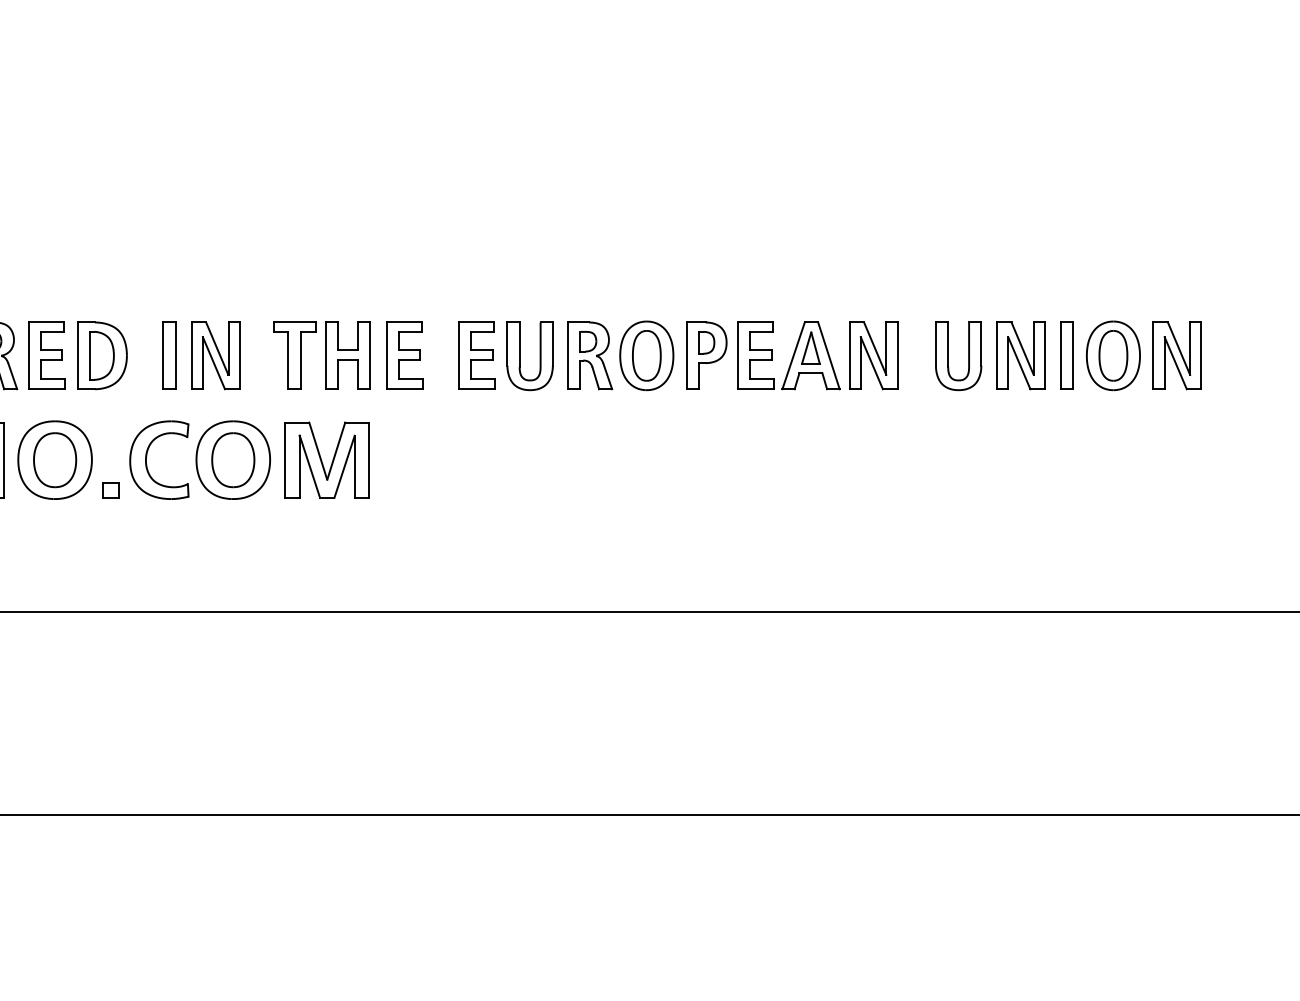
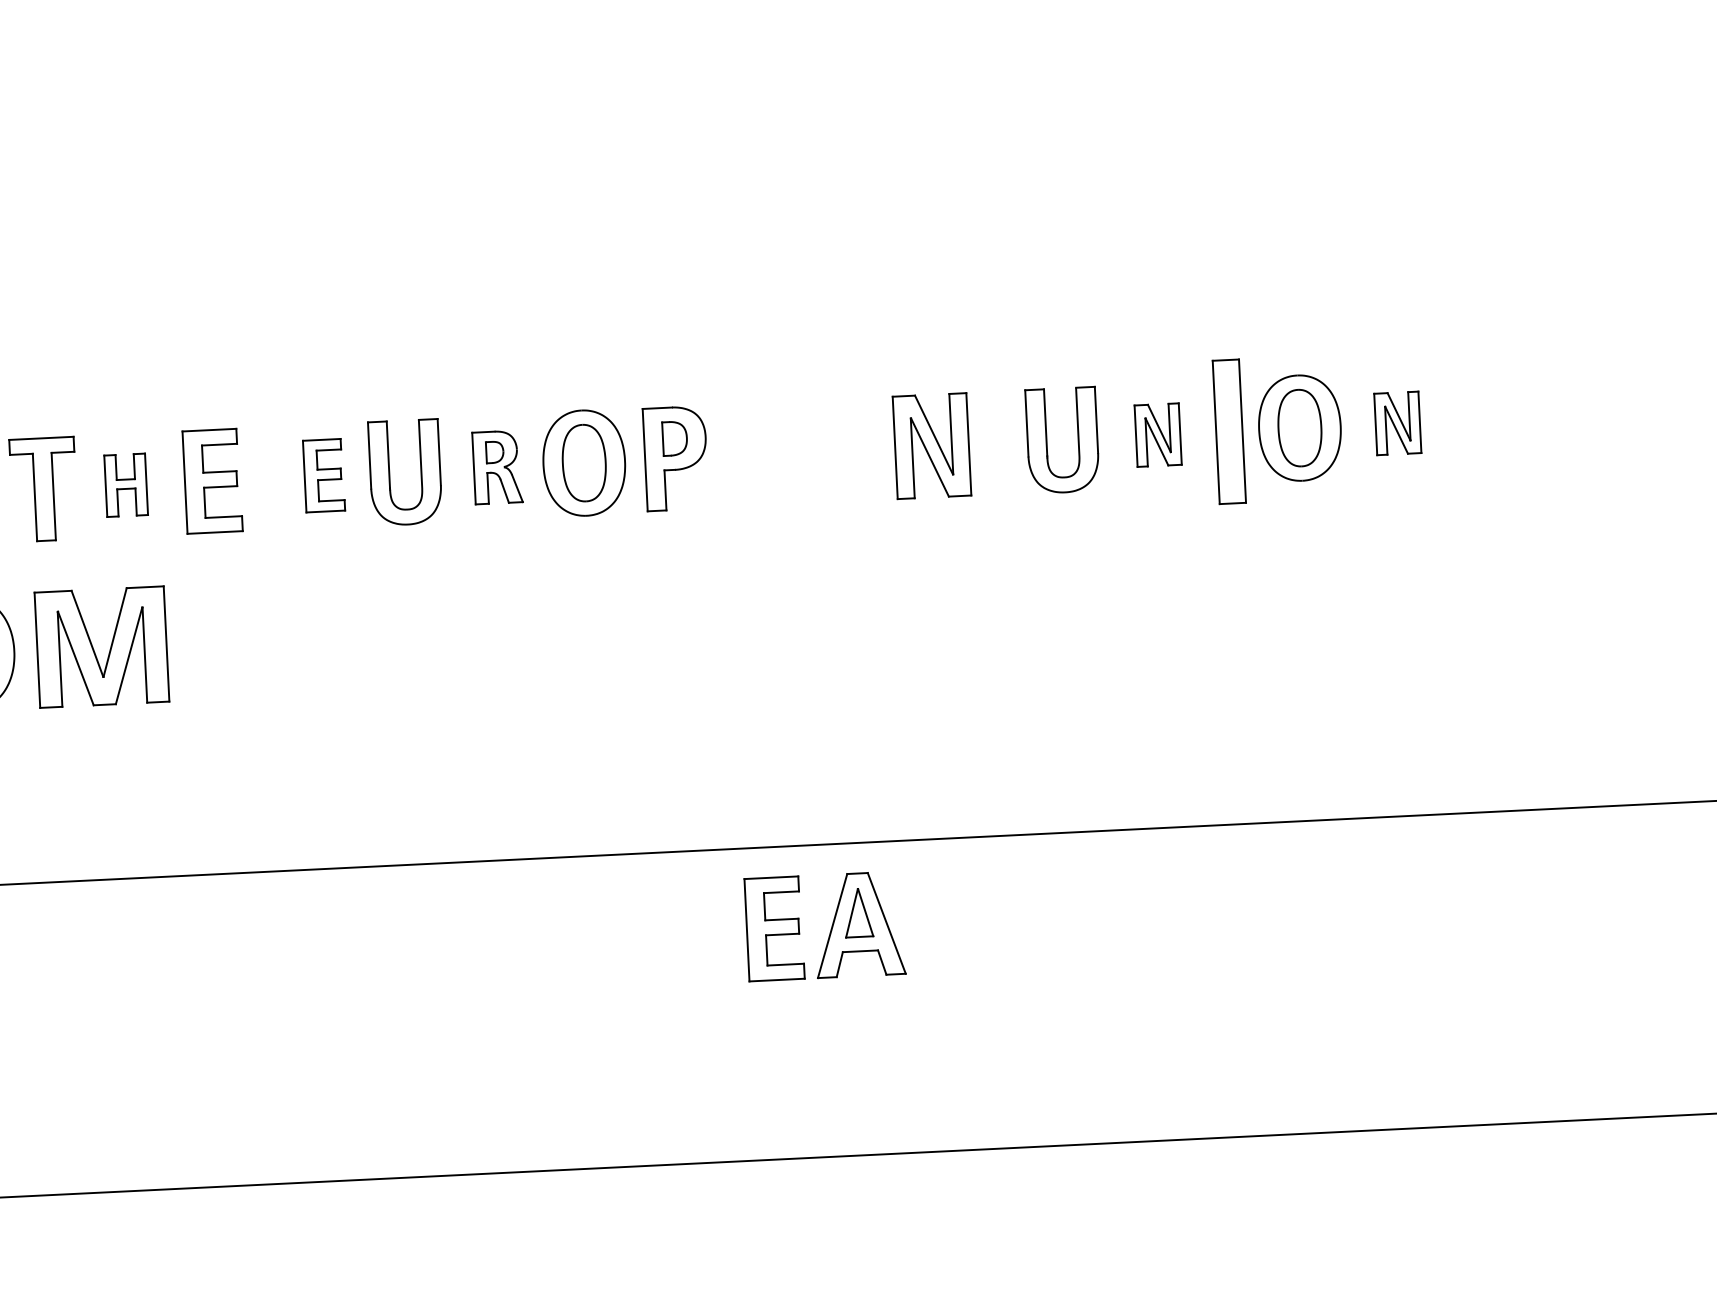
part: (347, 355) -> (125, 485), size x0.6
part: (476, 355) -> (323, 475), size x0.7
part: (590, 355) -> (497, 466), size x0.7
part: (788, 355) -> (824, 925), moved
part: (1020, 355) -> (1157, 434), size x0.6
part: (1066, 355) -> (1227, 431), size x1.4
part: (1176, 355) -> (1396, 422), size x0.6

